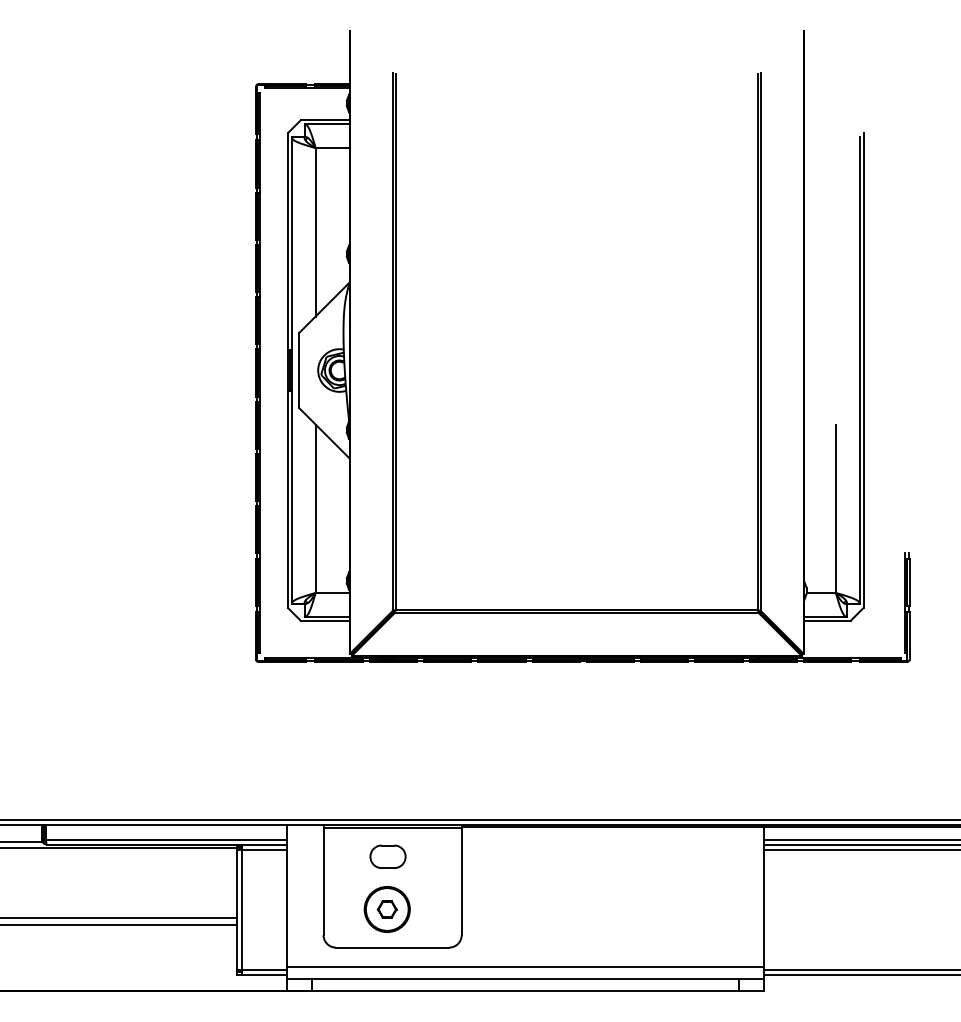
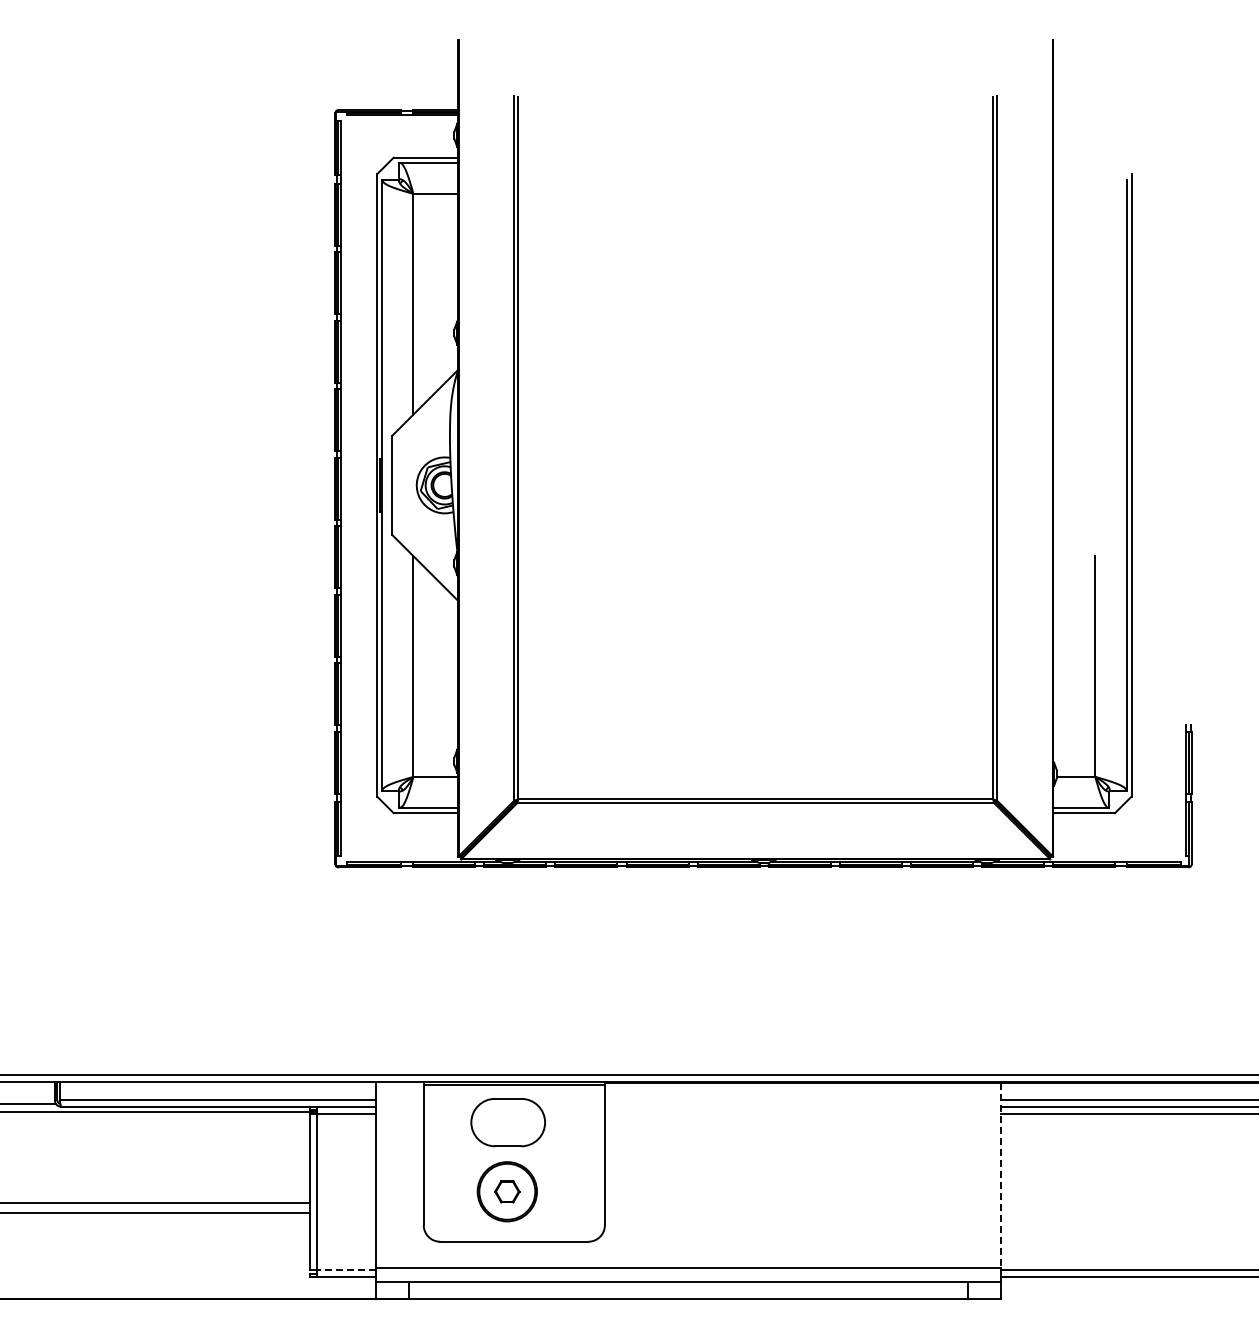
part: (388, 856) -> (508, 1122), size x1.6
line: (764, 897) -> (1001, 1175), solid -> dashed
line: (263, 969) -> (345, 1270), solid -> dashed

